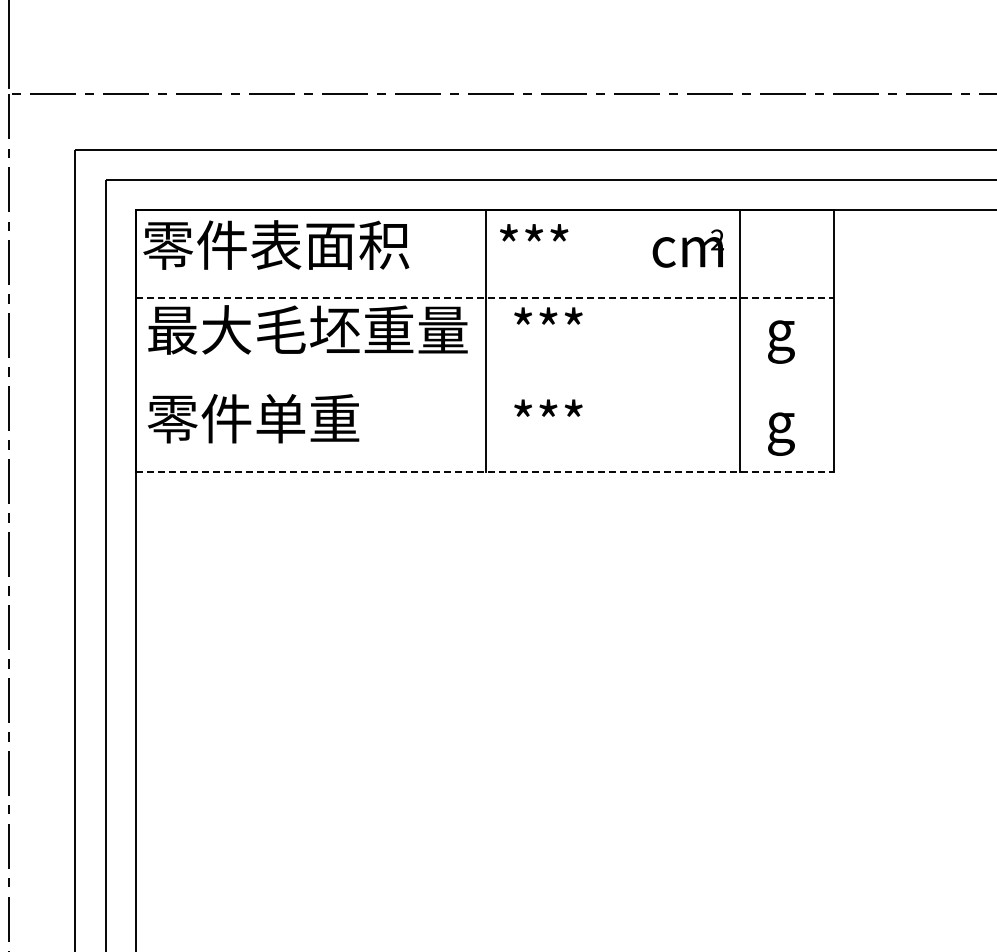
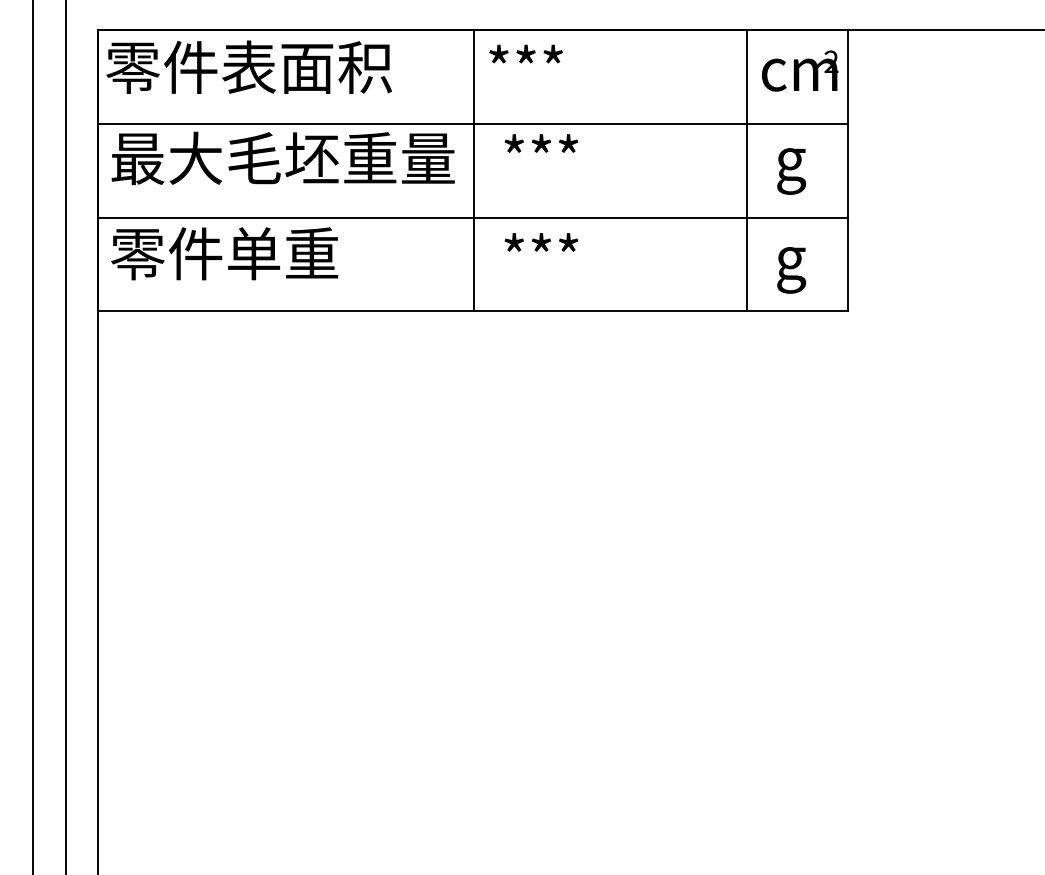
text: (687, 248) -> (799, 70), moved
line: (485, 297) -> (473, 123), dashed -> solid
line: (484, 384) -> (472, 217), added
line: (485, 472) -> (473, 311), dashed -> solid

